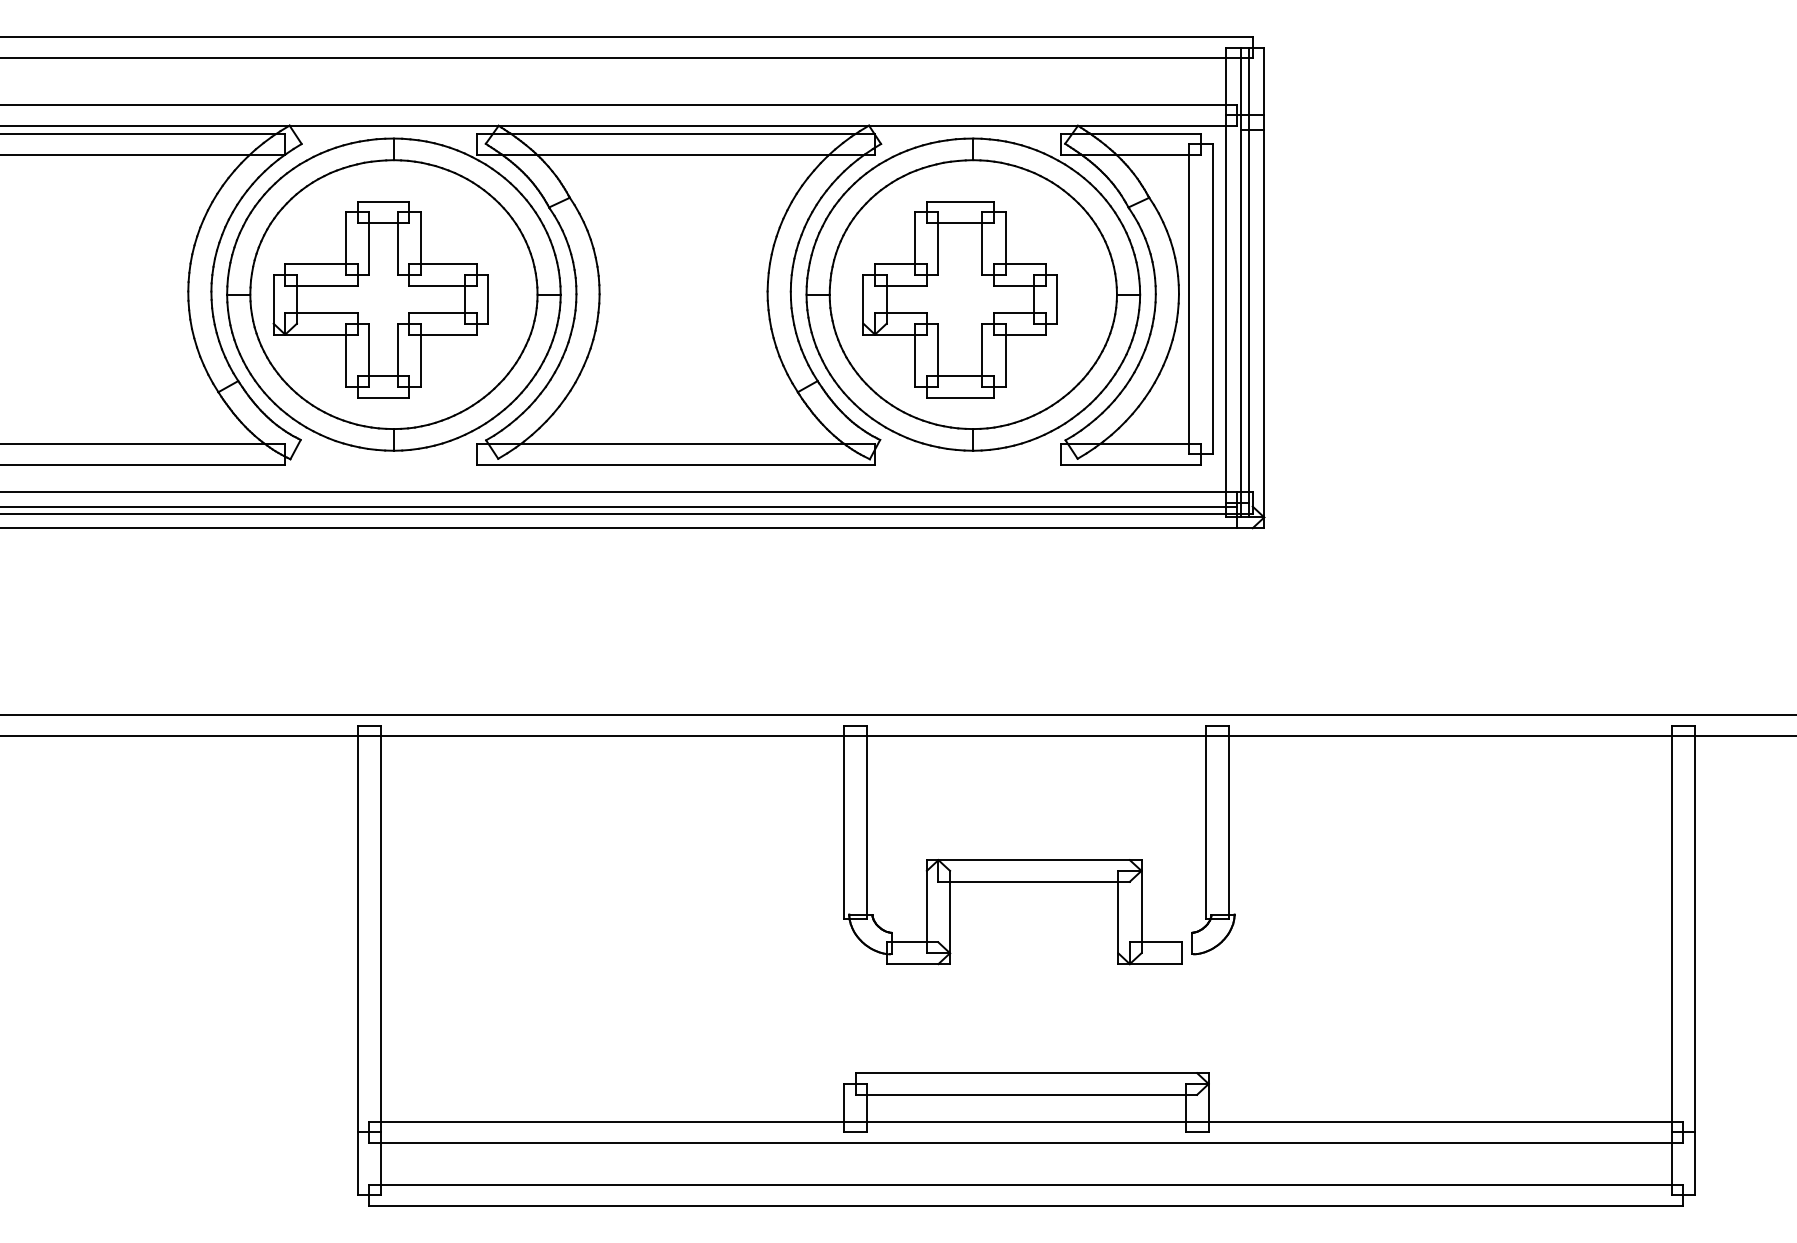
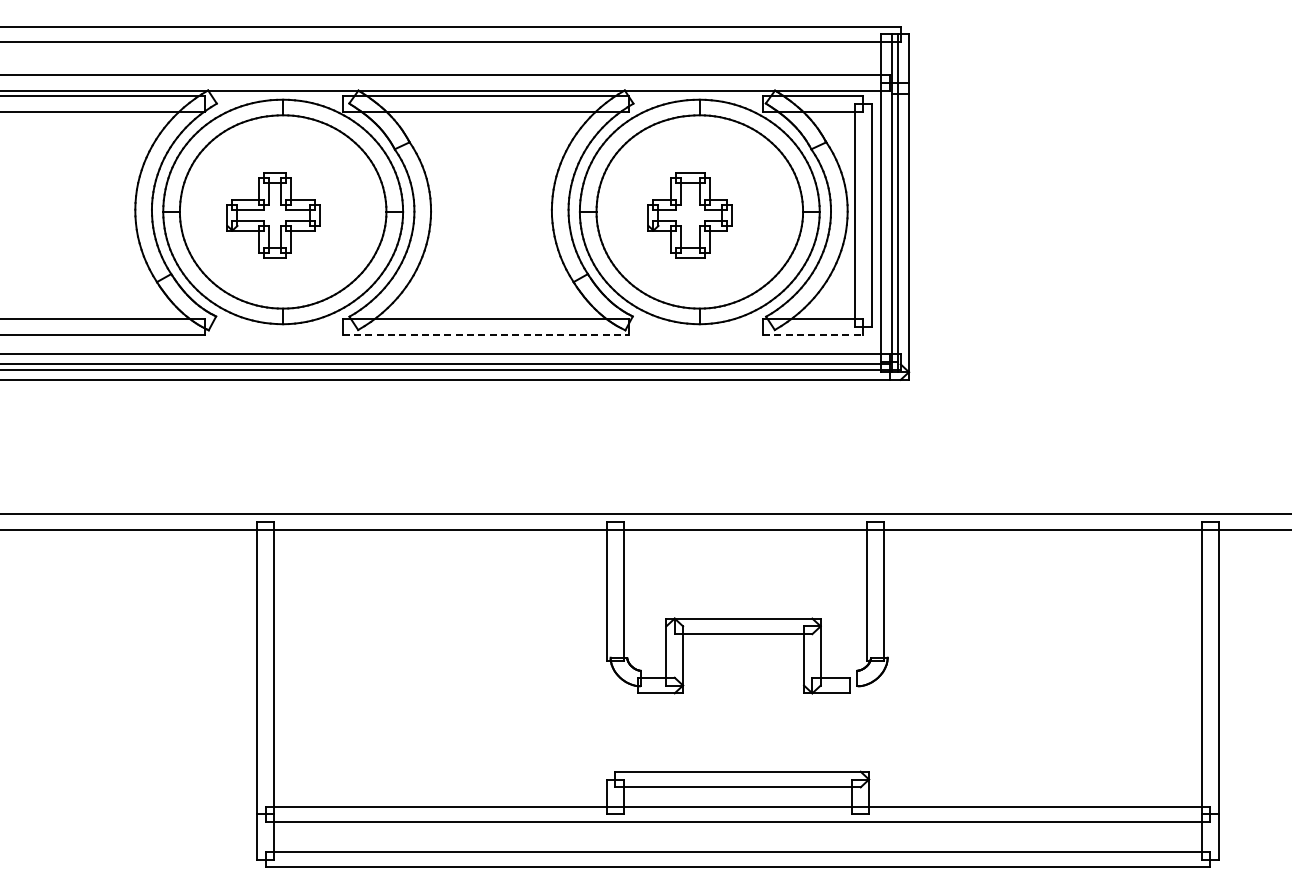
part: (380, 299) -> (273, 215), size x0.6
part: (958, 299) -> (689, 215), size x0.6
line: (676, 465) -> (486, 334), solid -> dashed
line: (1131, 465) -> (813, 334), solid -> dashed

